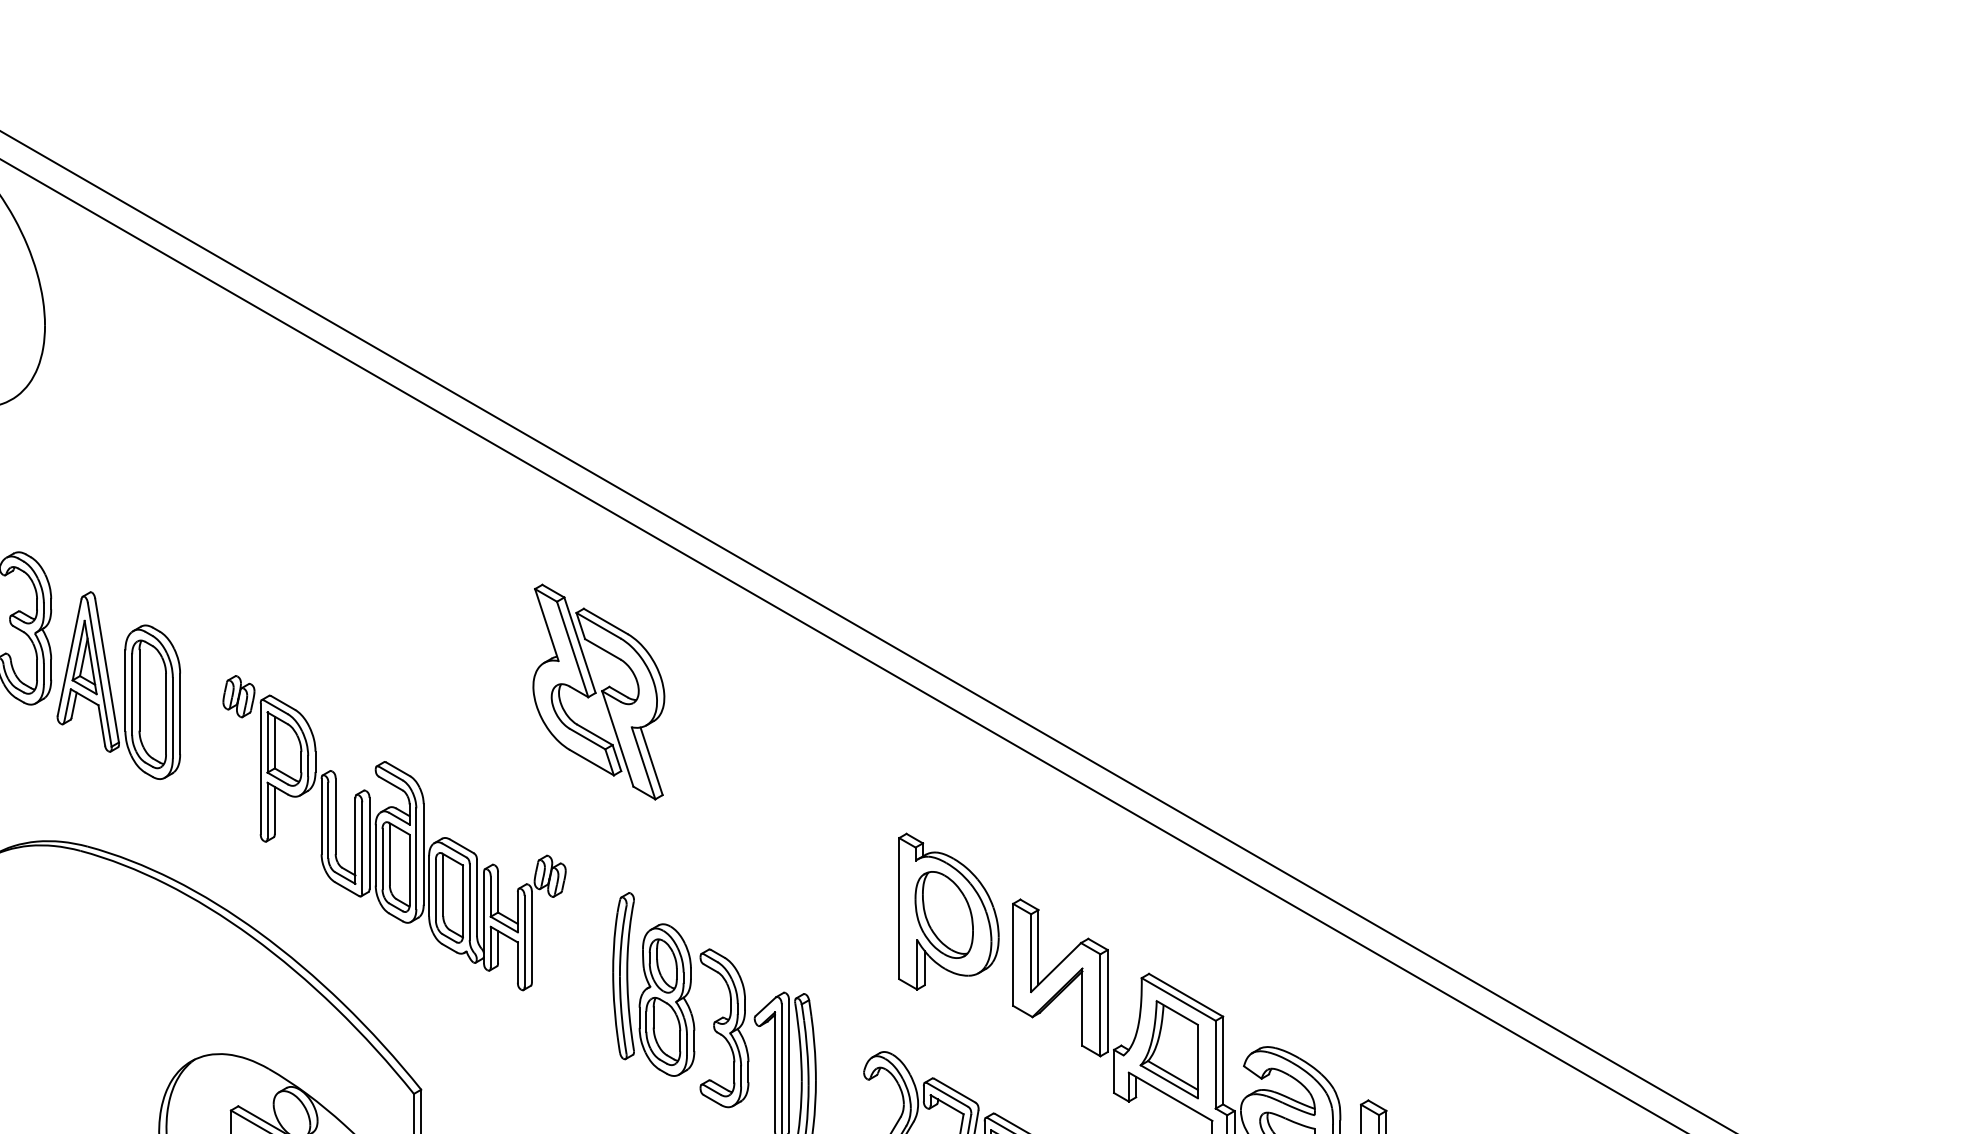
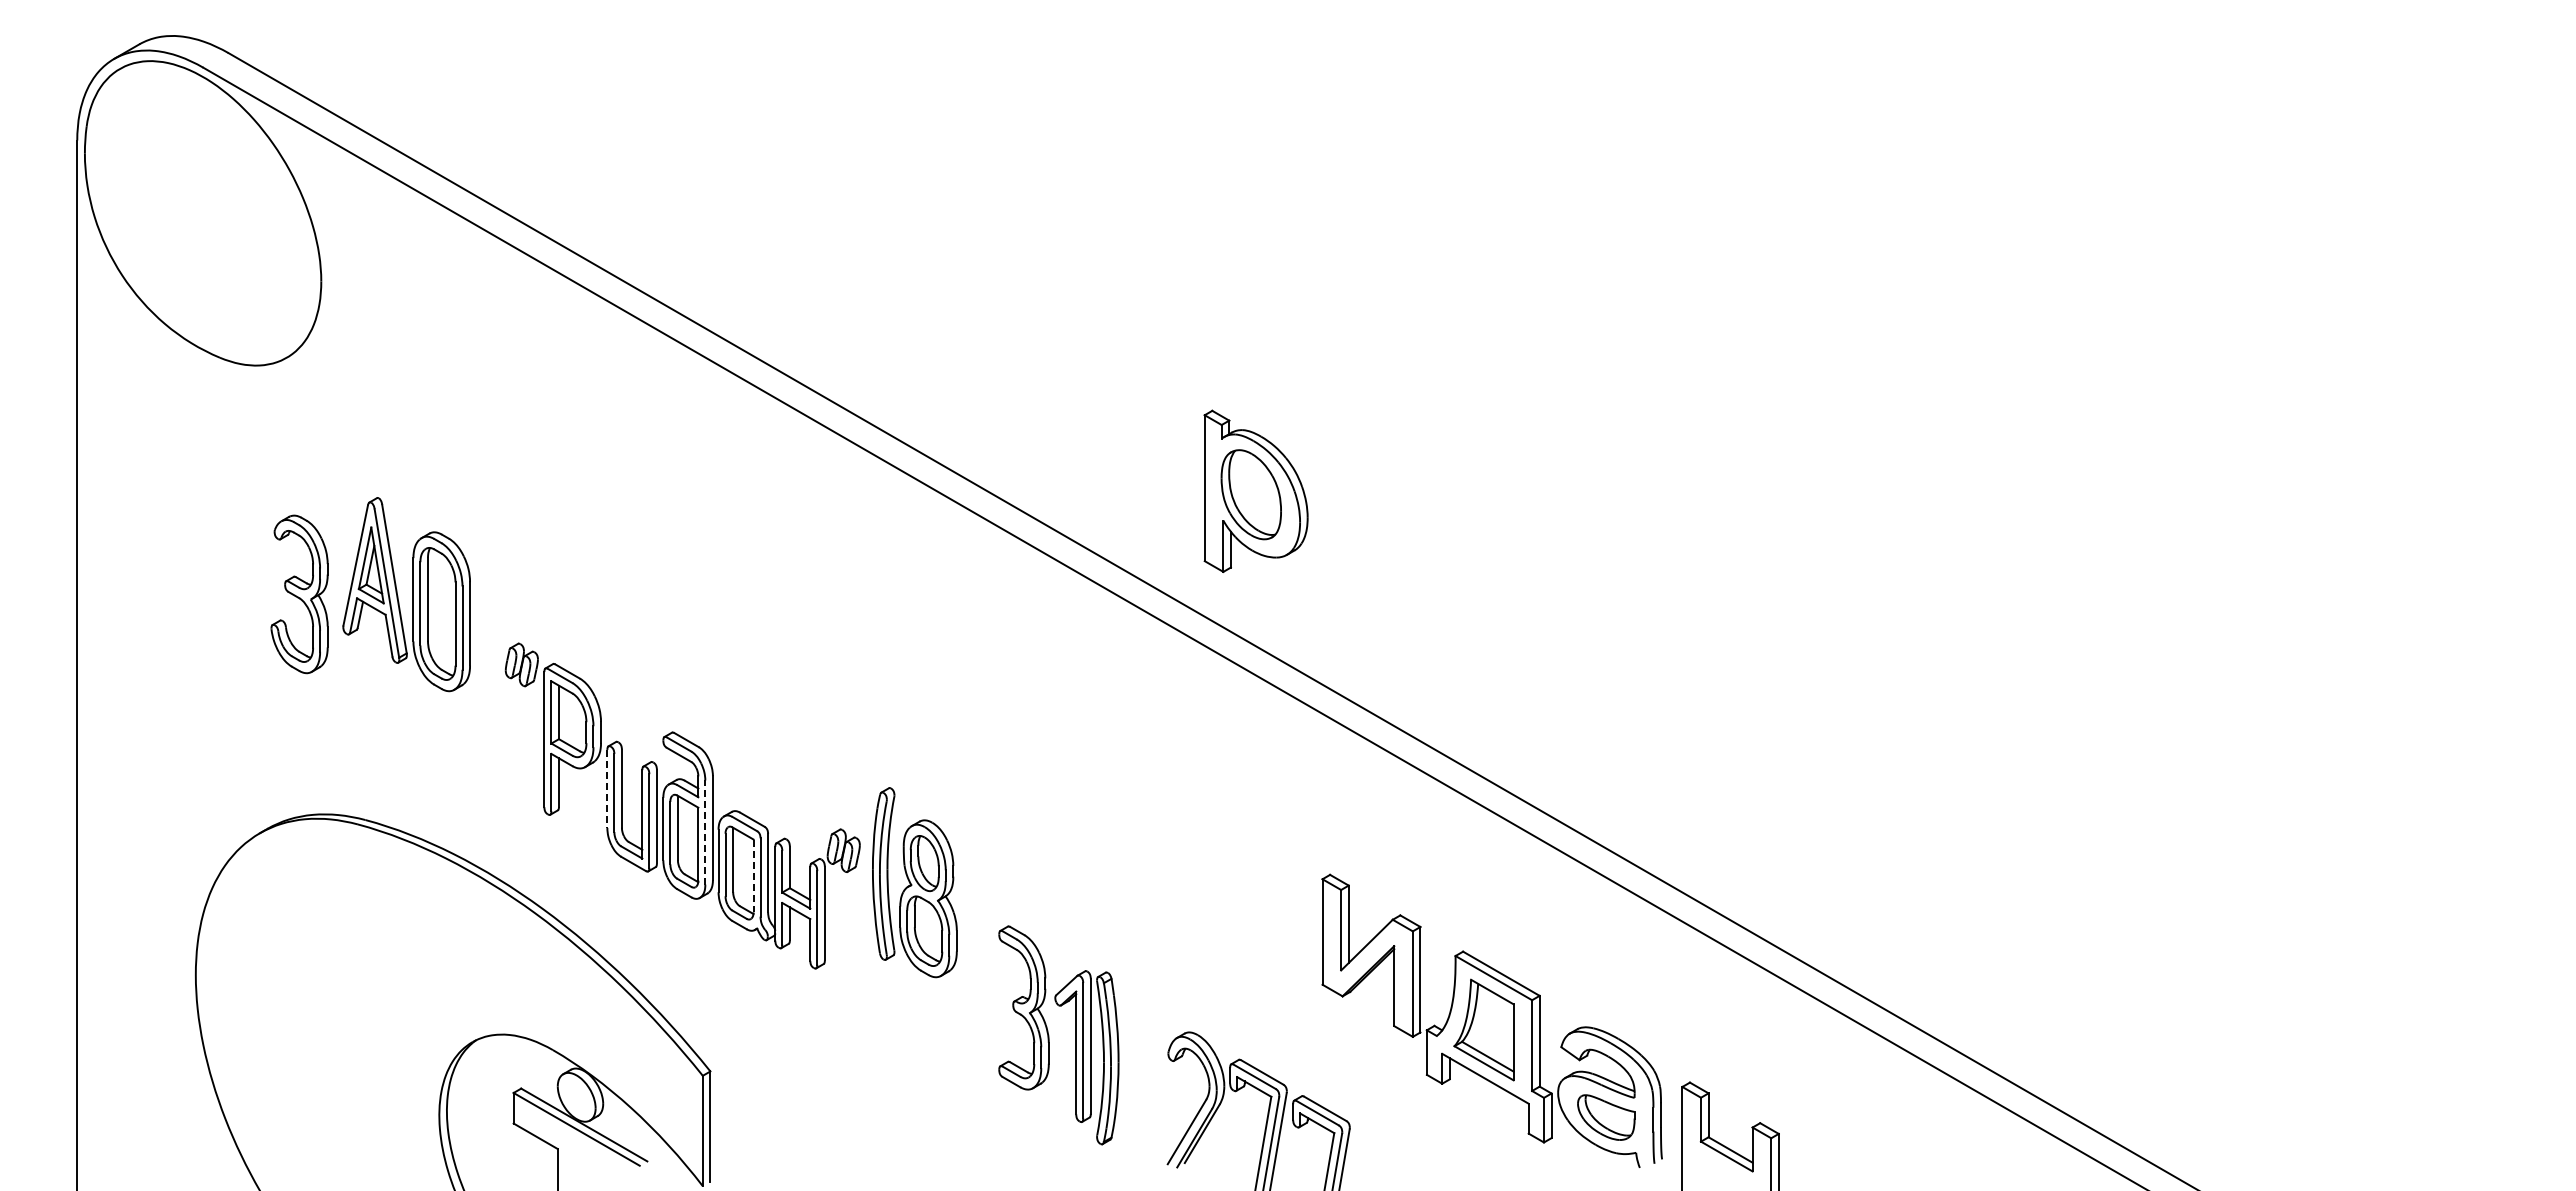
part: (118, 685) -> (406, 594), moved
part: (598, 692) -> (893, 660), removed
line: (321, 817) -> (607, 789), solid -> dashed
line: (416, 858) -> (705, 832), solid -> dashed
line: (462, 901) -> (753, 876), solid -> dashed
part: (948, 910) -> (1255, 490), moved
part: (653, 984) -> (914, 882), moved

